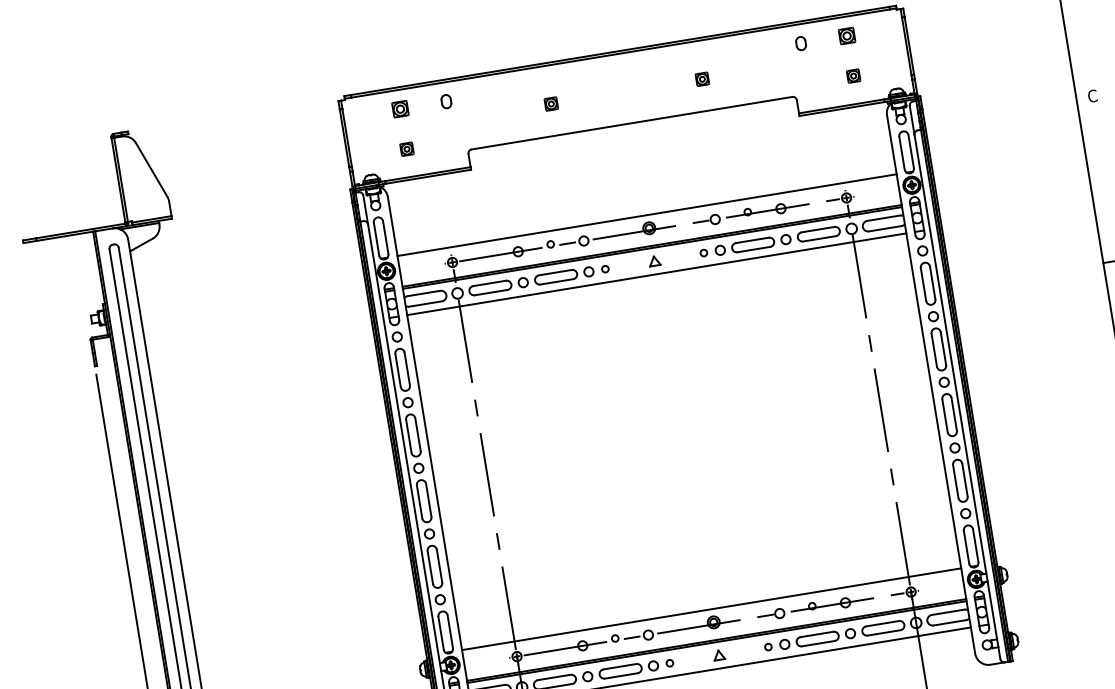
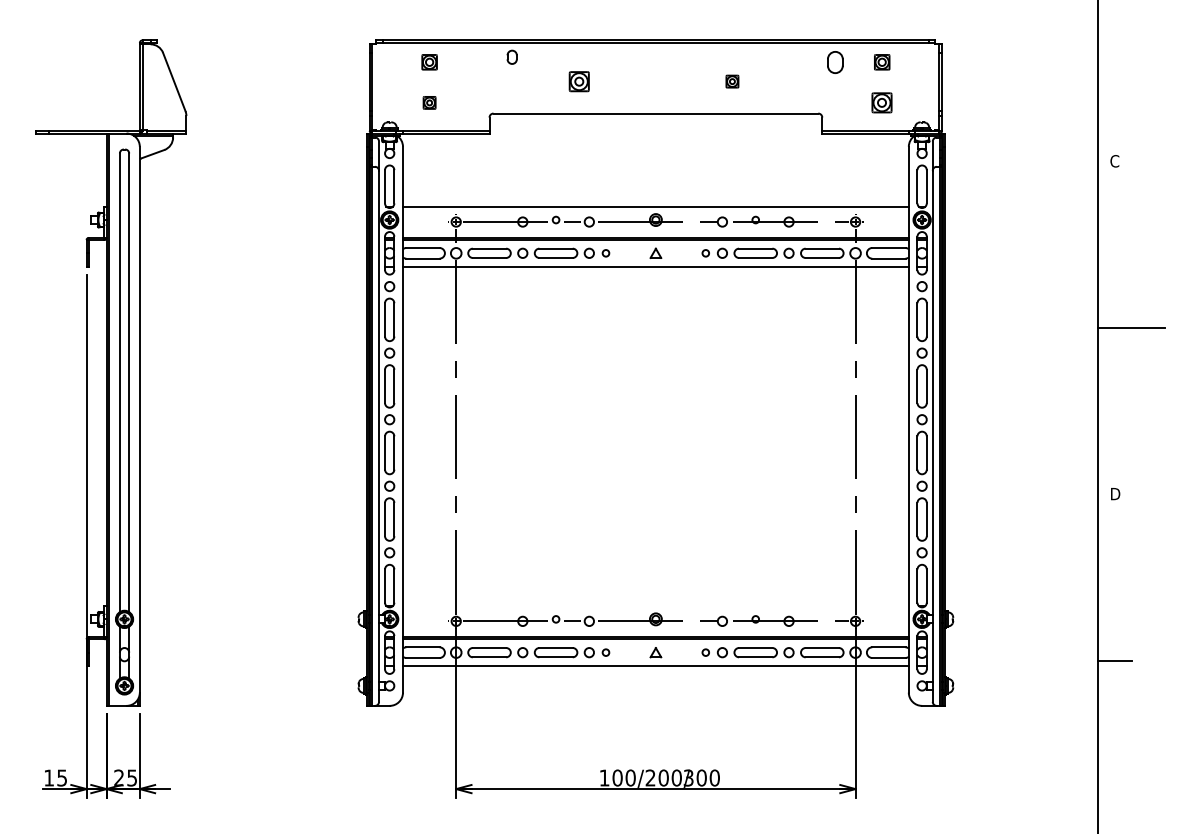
part: (800, 42) -> (835, 61), size x1.6
part: (853, 75) -> (882, 102), size x1.6
part: (445, 100) -> (511, 56), moved
part: (551, 103) -> (579, 81), size x1.6
line: (711, 609) -> (655, 606), removed

